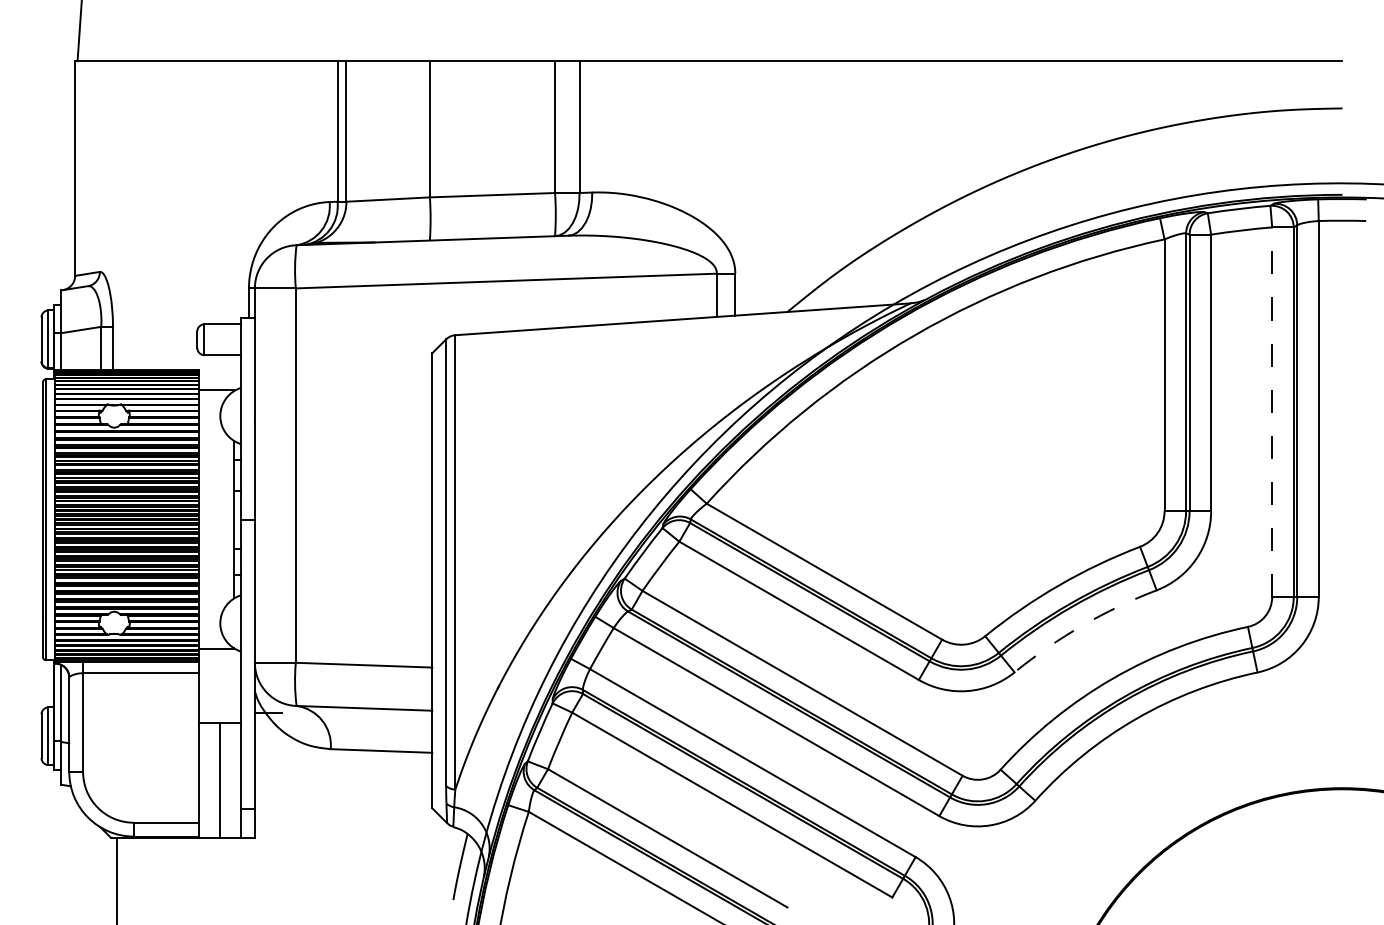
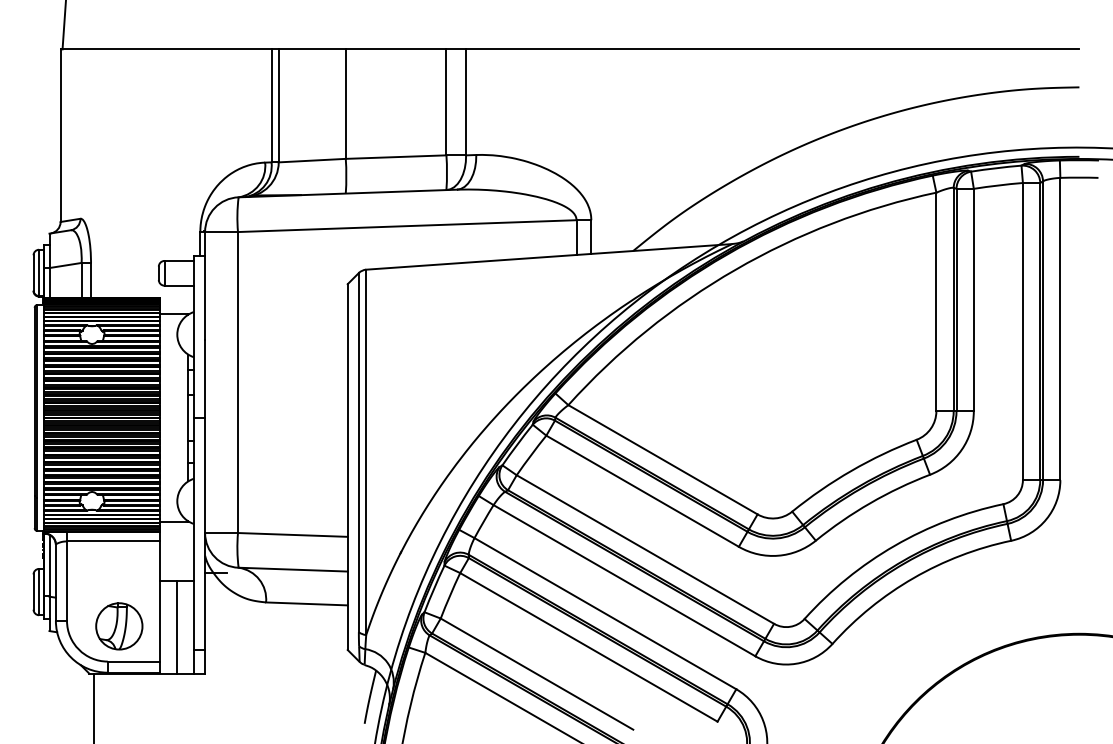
line: (1272, 412) -> (1023, 331), dashed -> solid
arc: (1082, 625) -> (870, 503), dashed -> solid
part: (147, 778) -> (118, 626), added

